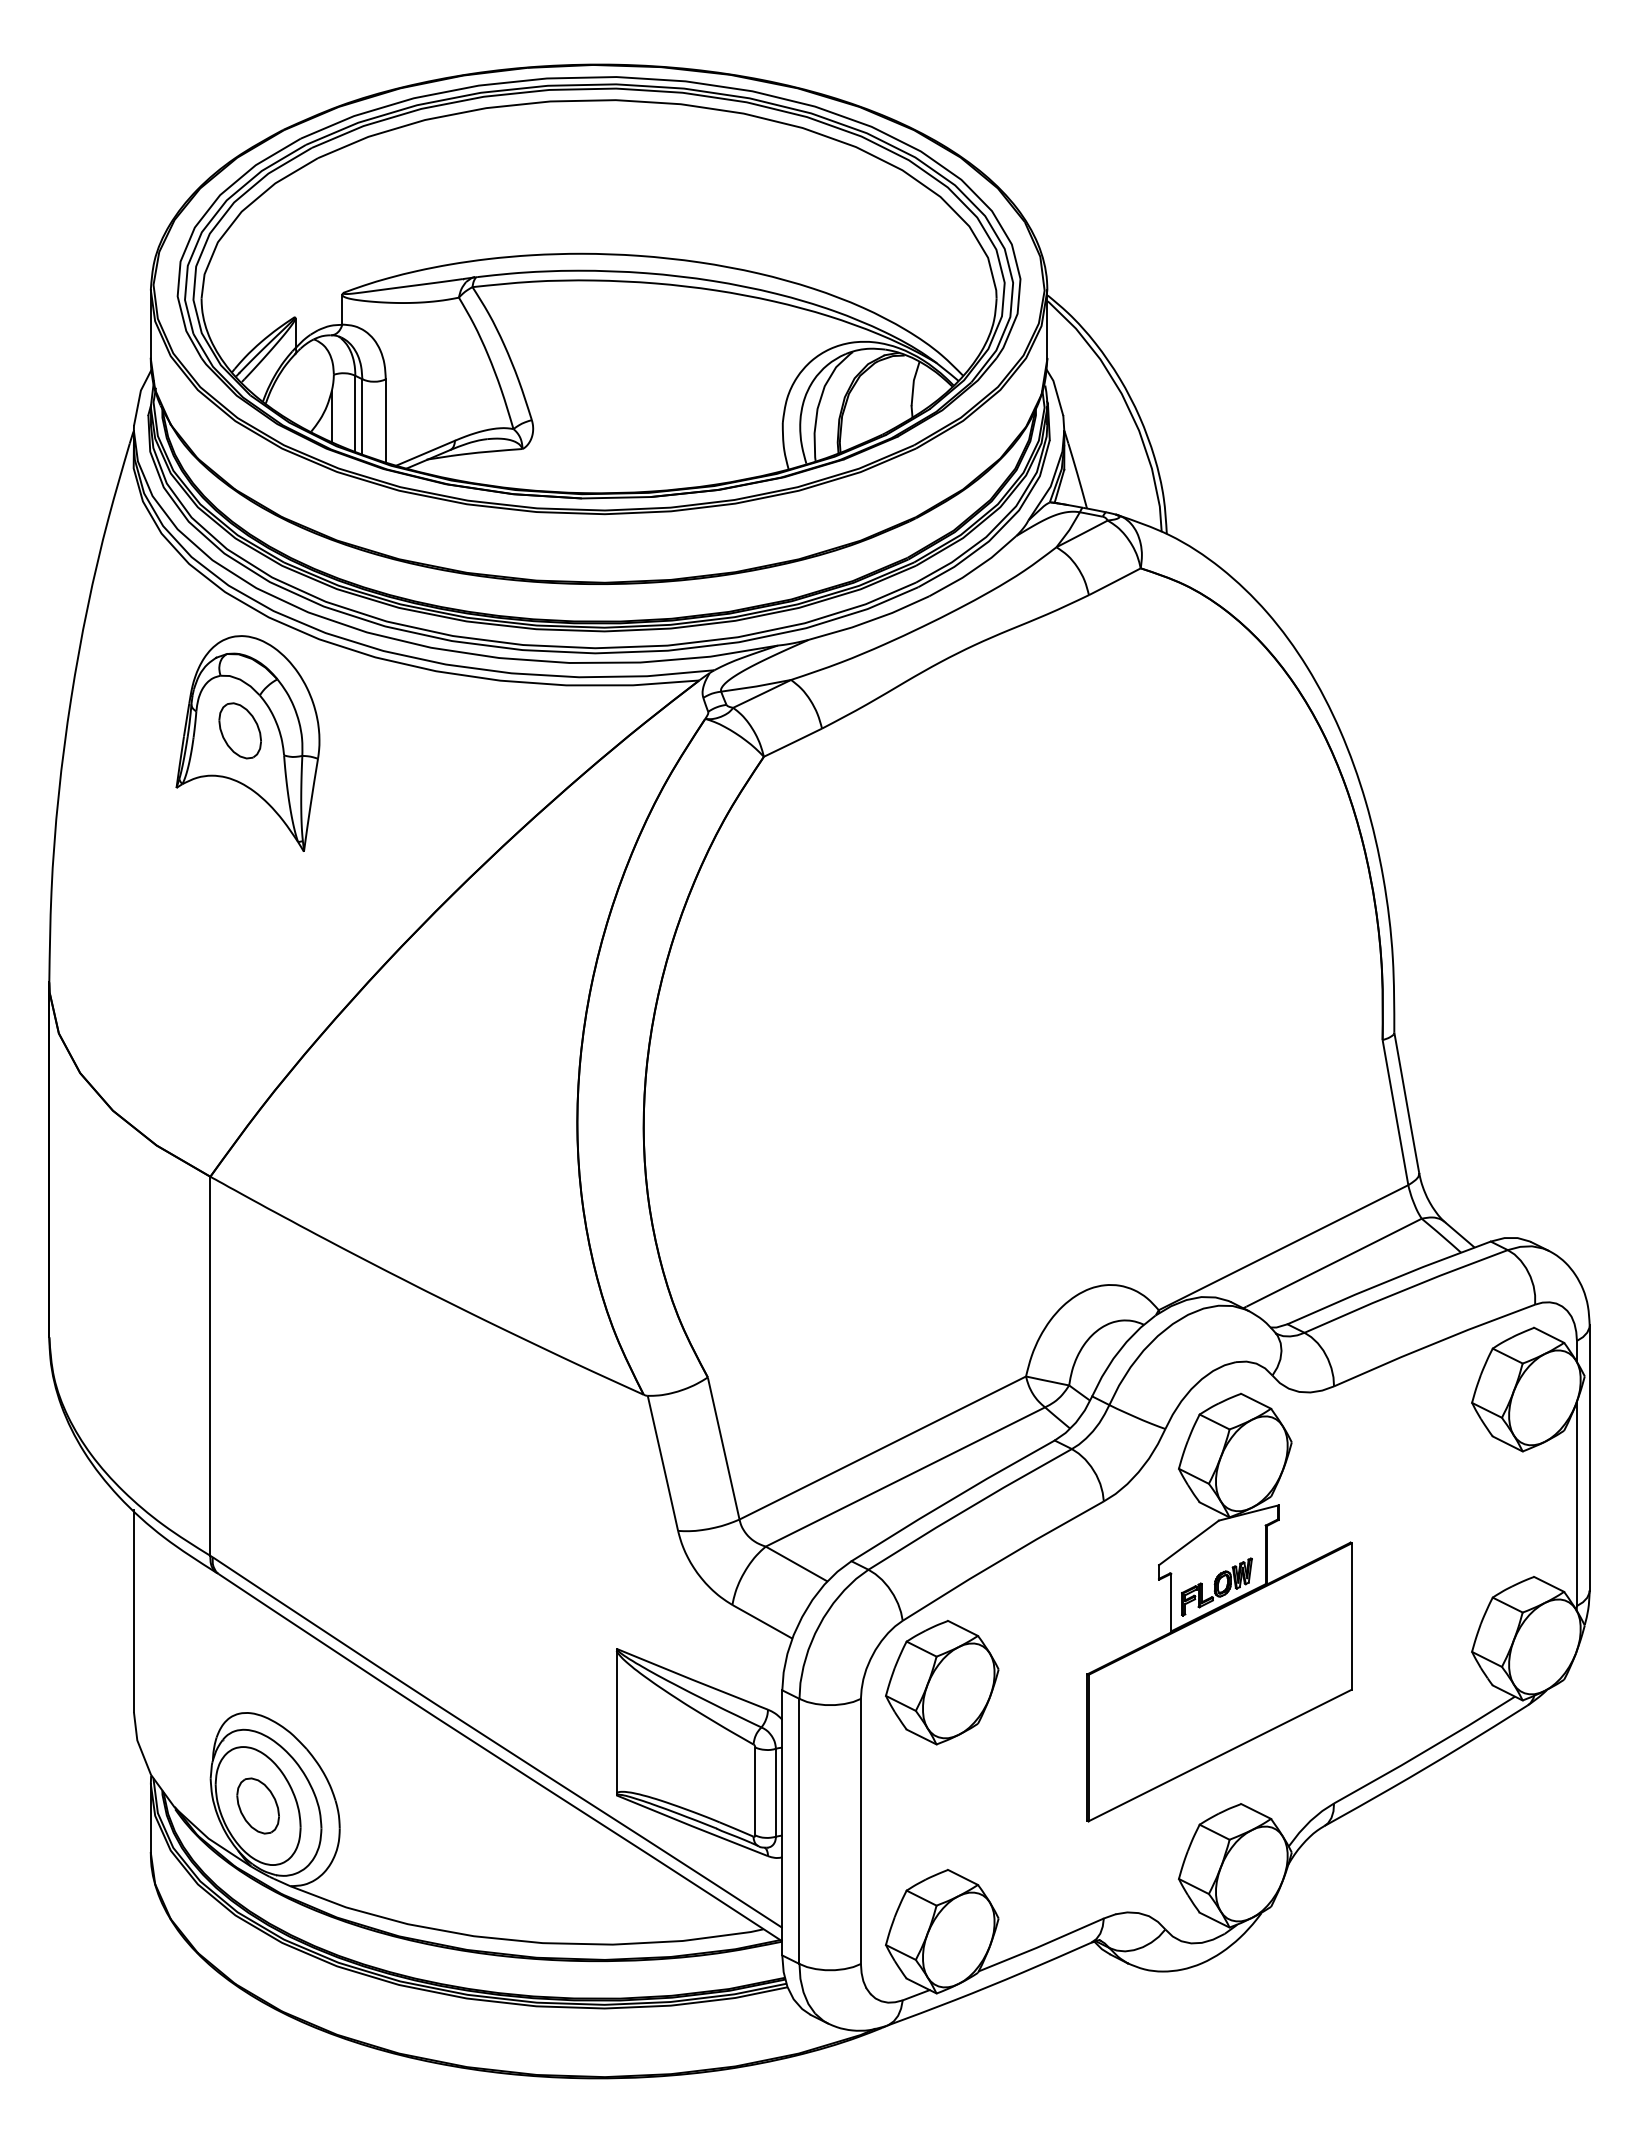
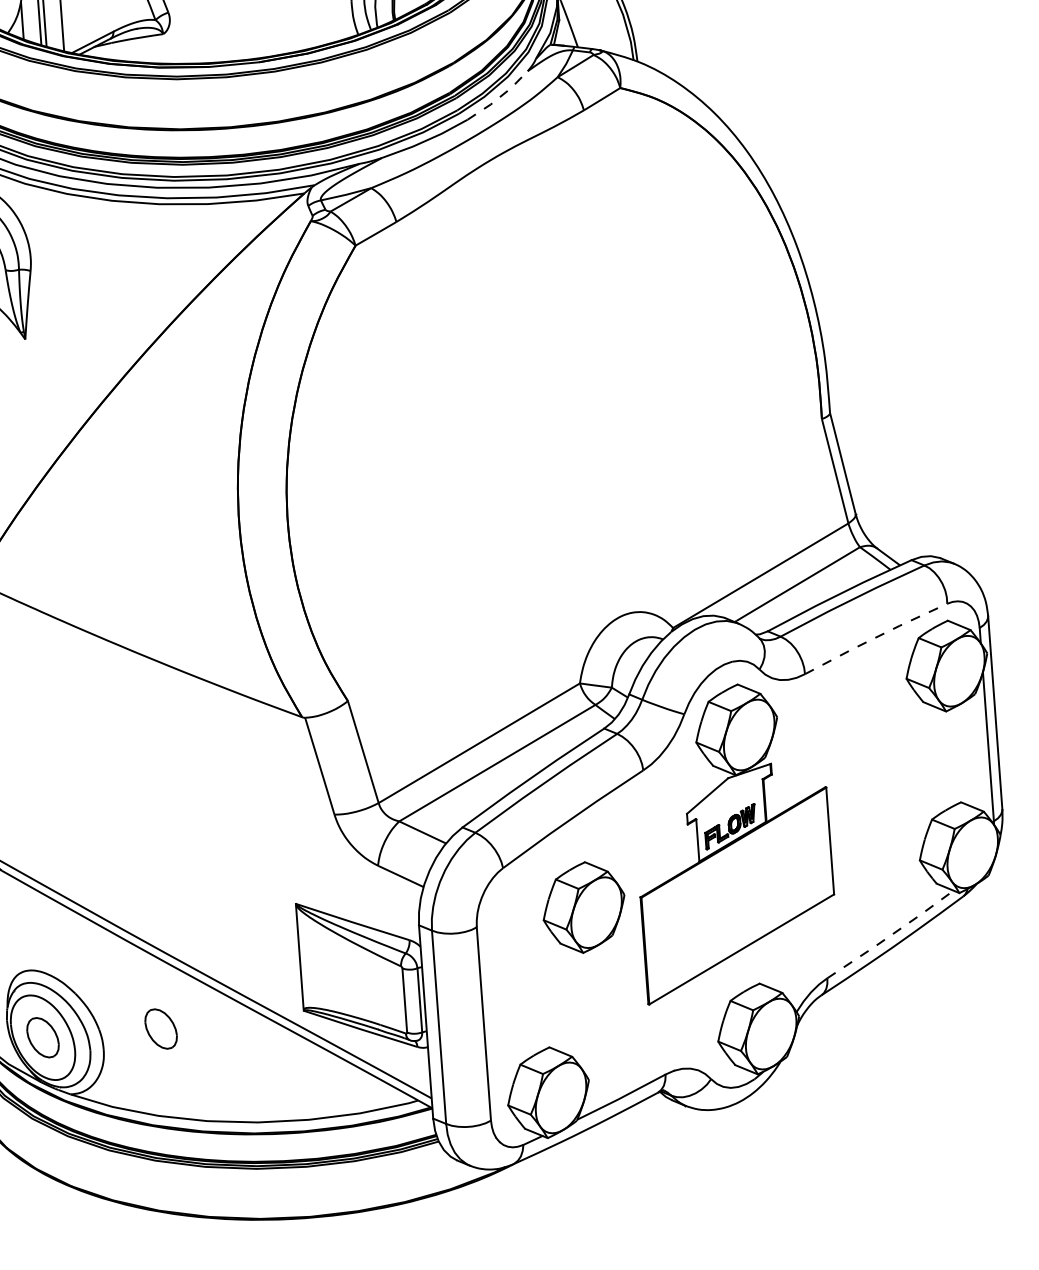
line: (974, 569) -> (499, 97), solid -> dashed
line: (1434, 1343) -> (875, 637), solid -> dashed
part: (942, 1682) -> (584, 907), moved
line: (1425, 1750) -> (891, 934), solid -> dashed
part: (419, 1805) -> (160, 1028), added

